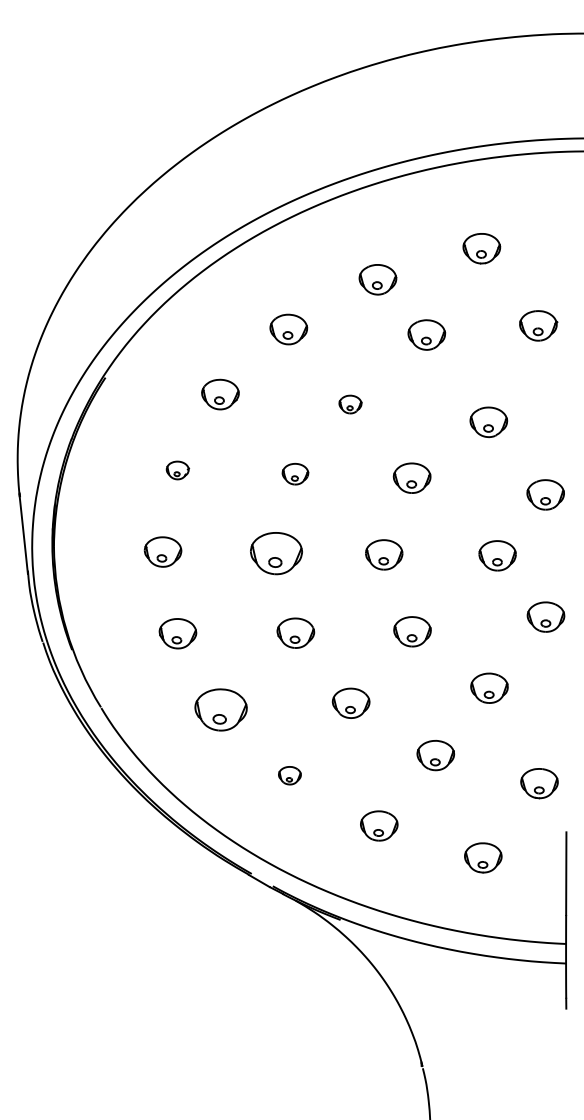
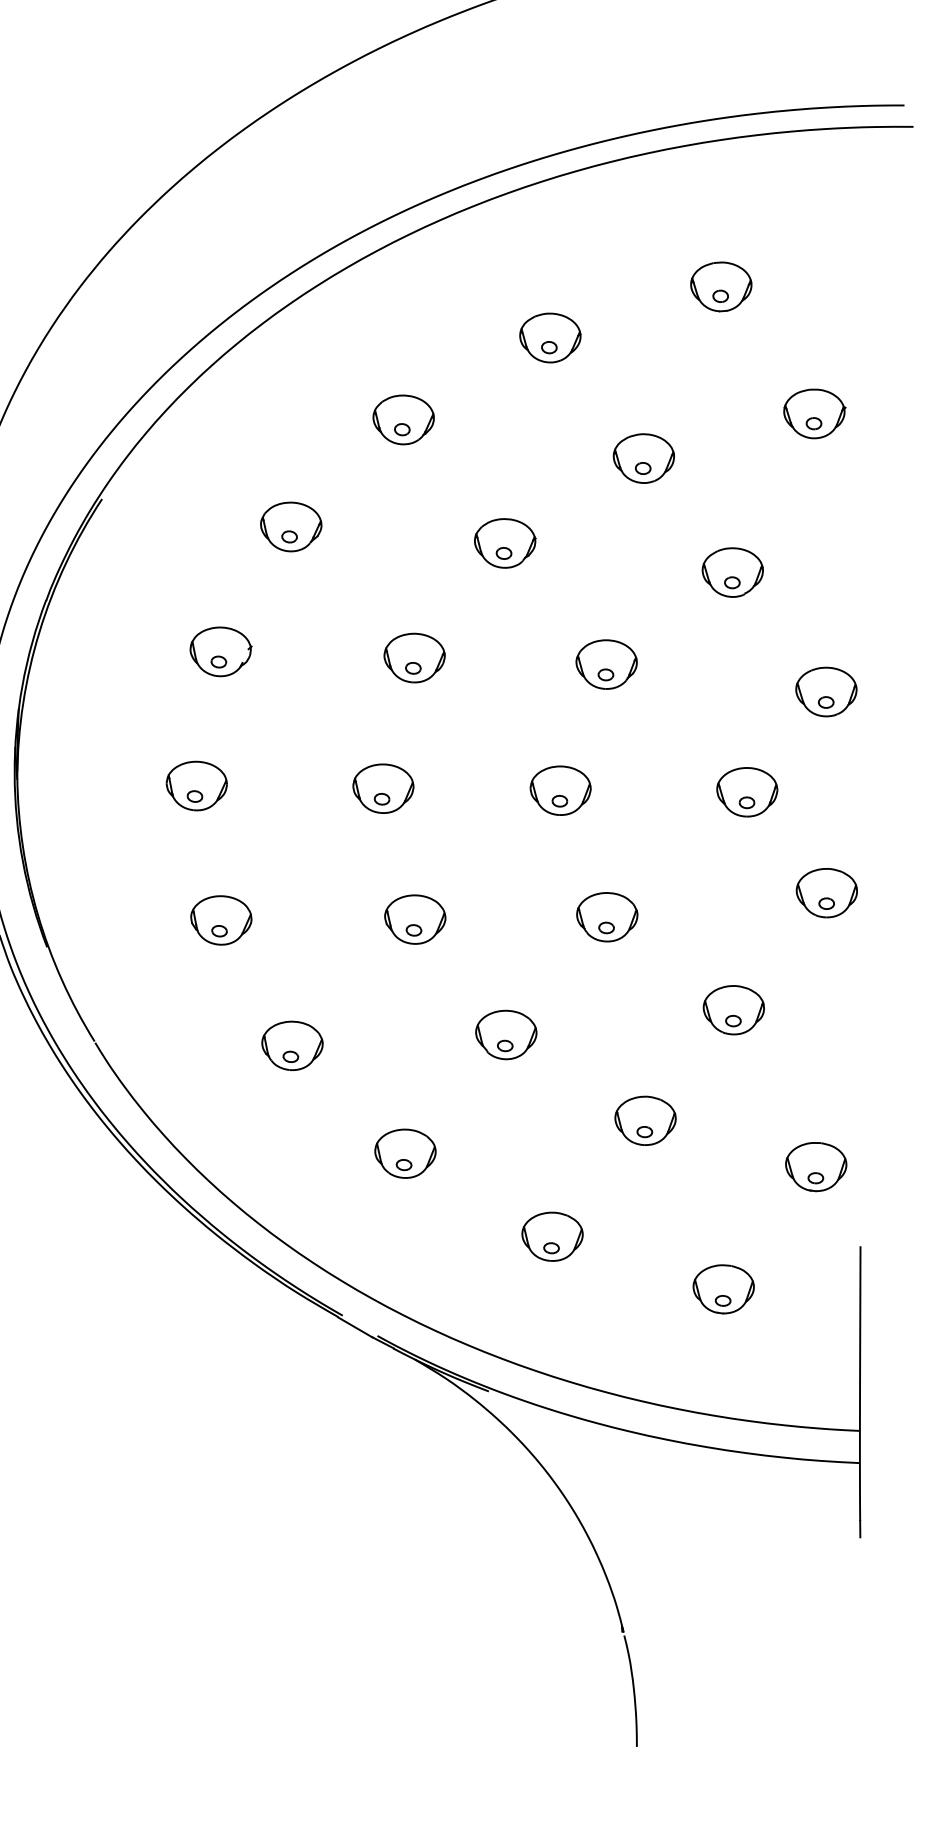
part: (426, 334) -> (643, 457), moved
part: (350, 404) -> (505, 543), size x1.67
part: (177, 470) -> (220, 651), size x1.67
part: (295, 473) -> (414, 656), size x1.43
part: (276, 553) -> (383, 788), size x0.71
part: (221, 709) -> (292, 1045), size x0.71
part: (289, 775) -> (404, 1153), size x1.67

